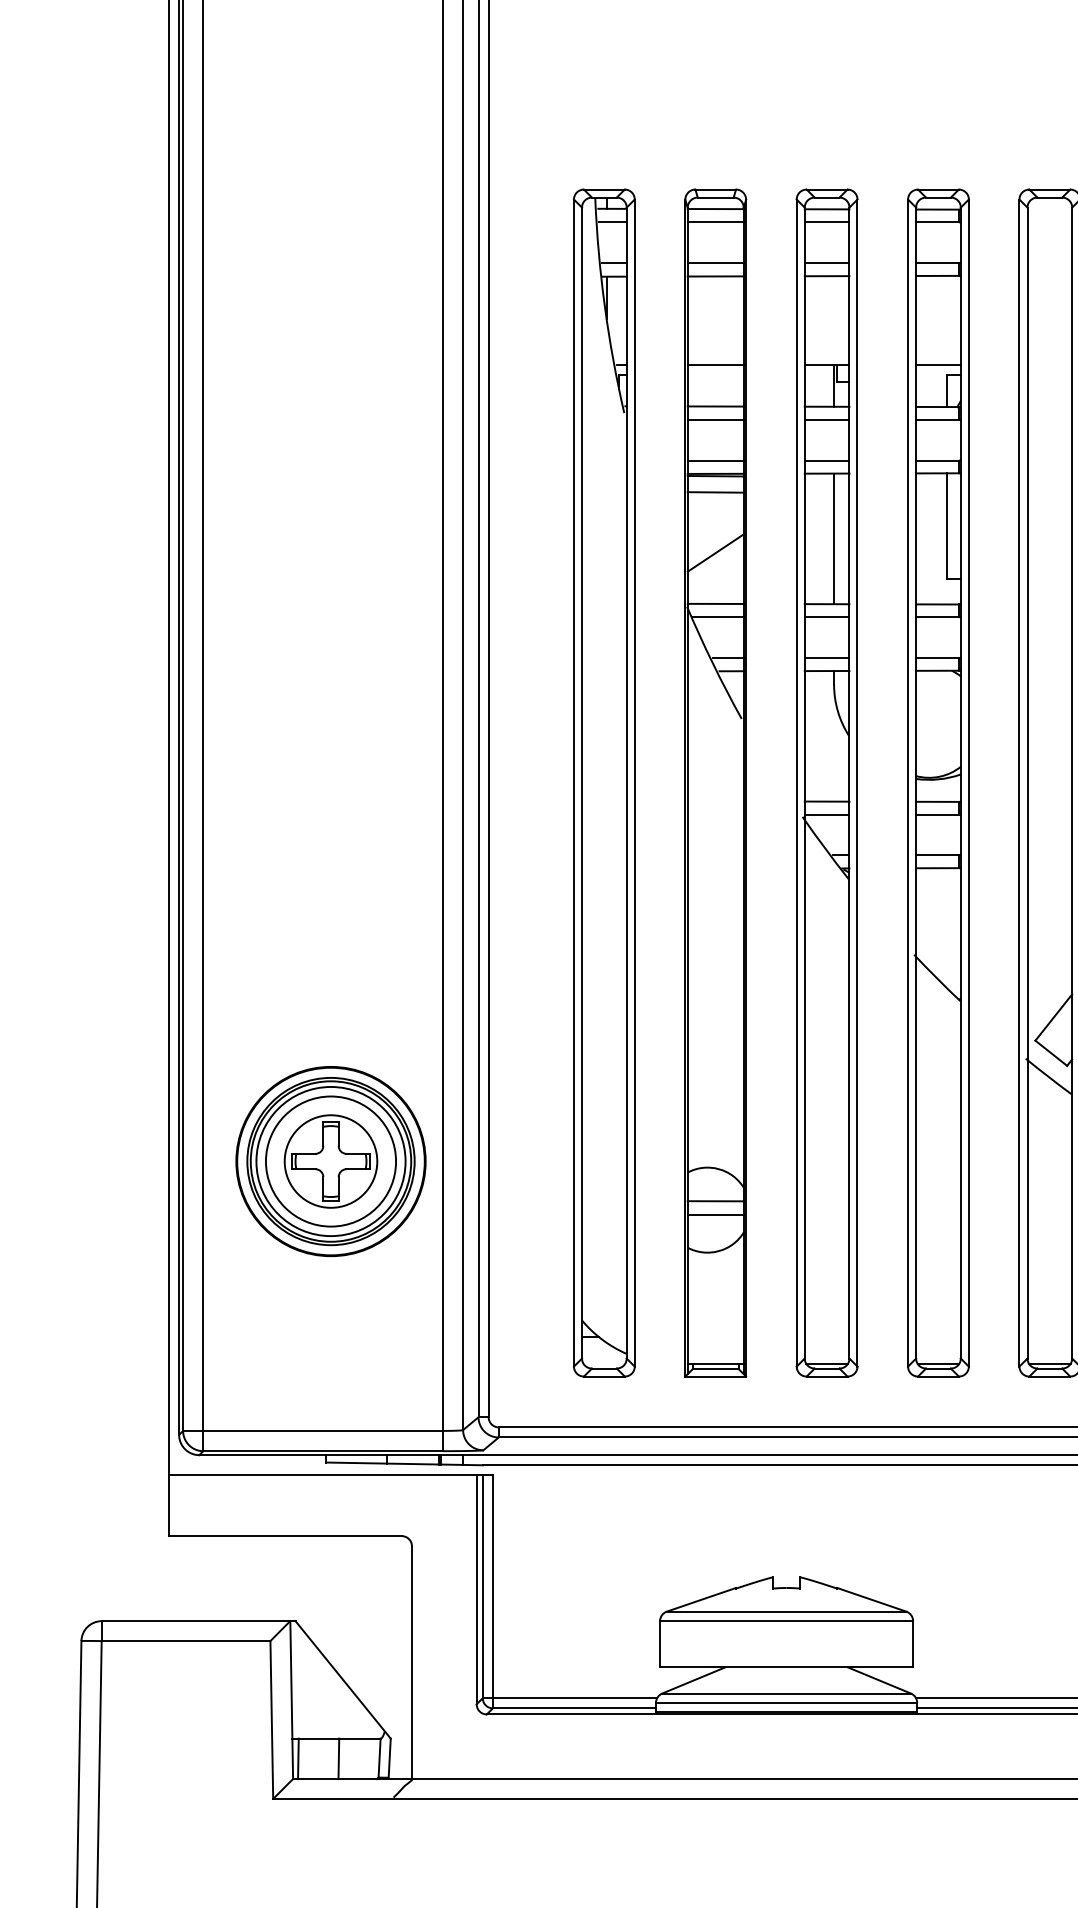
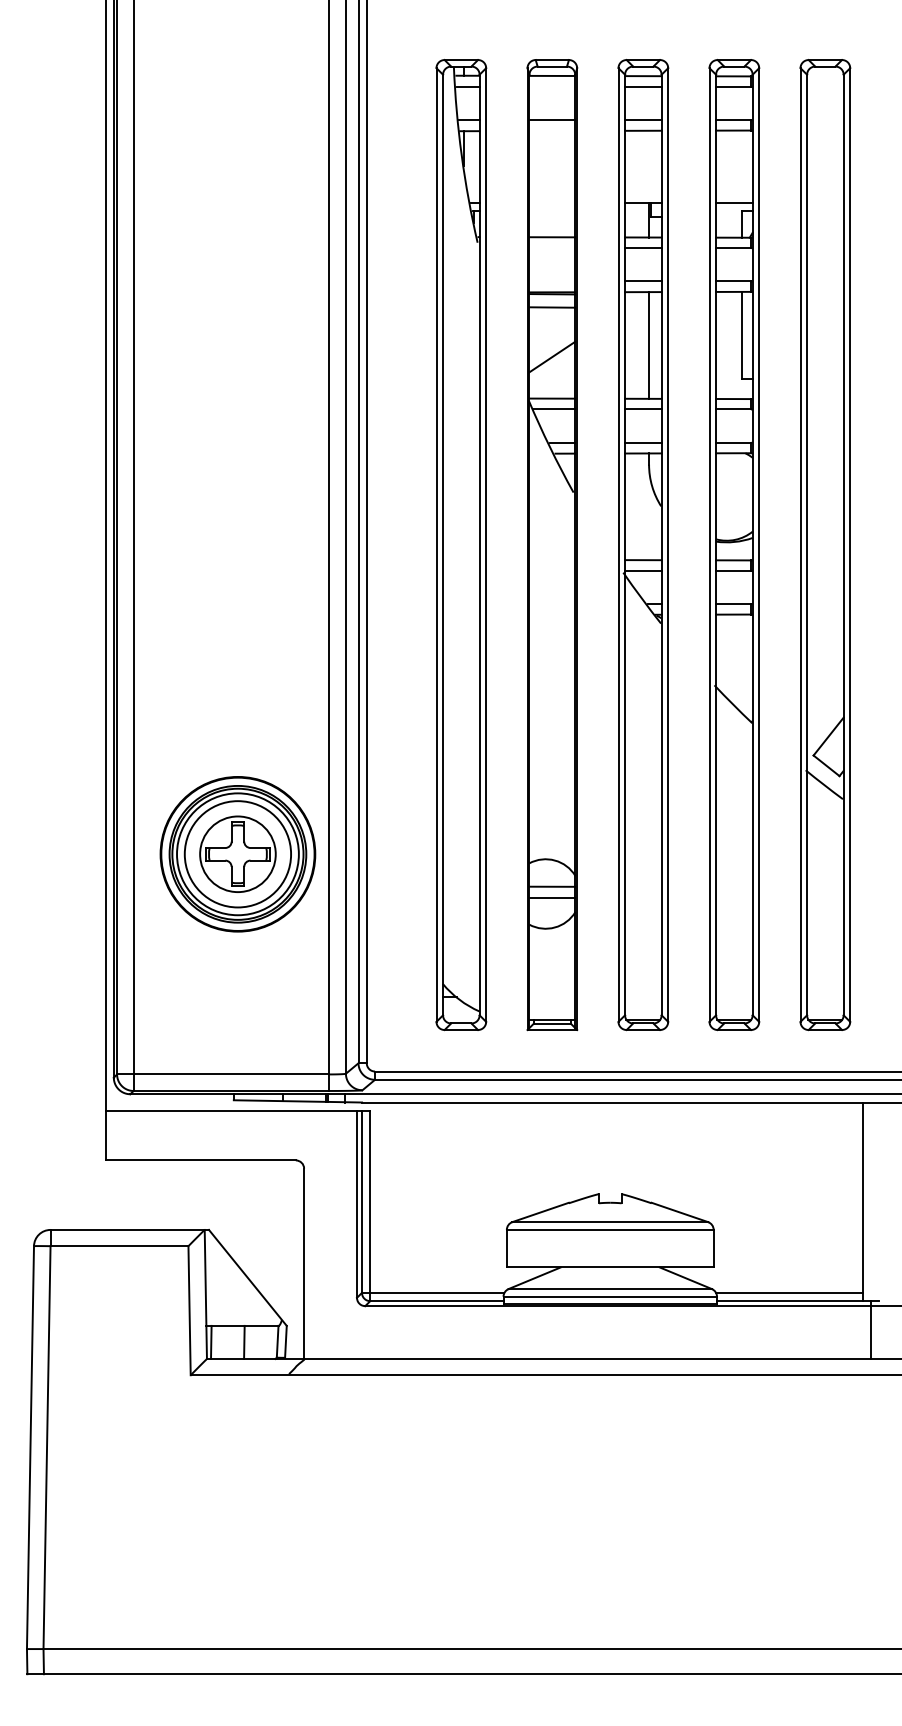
line: (715, 221) -> (552, 86), removed
line: (715, 275) -> (552, 130), removed
line: (715, 365) -> (552, 203), removed
line: (715, 420) -> (552, 248), removed
line: (715, 460) -> (552, 281), removed

